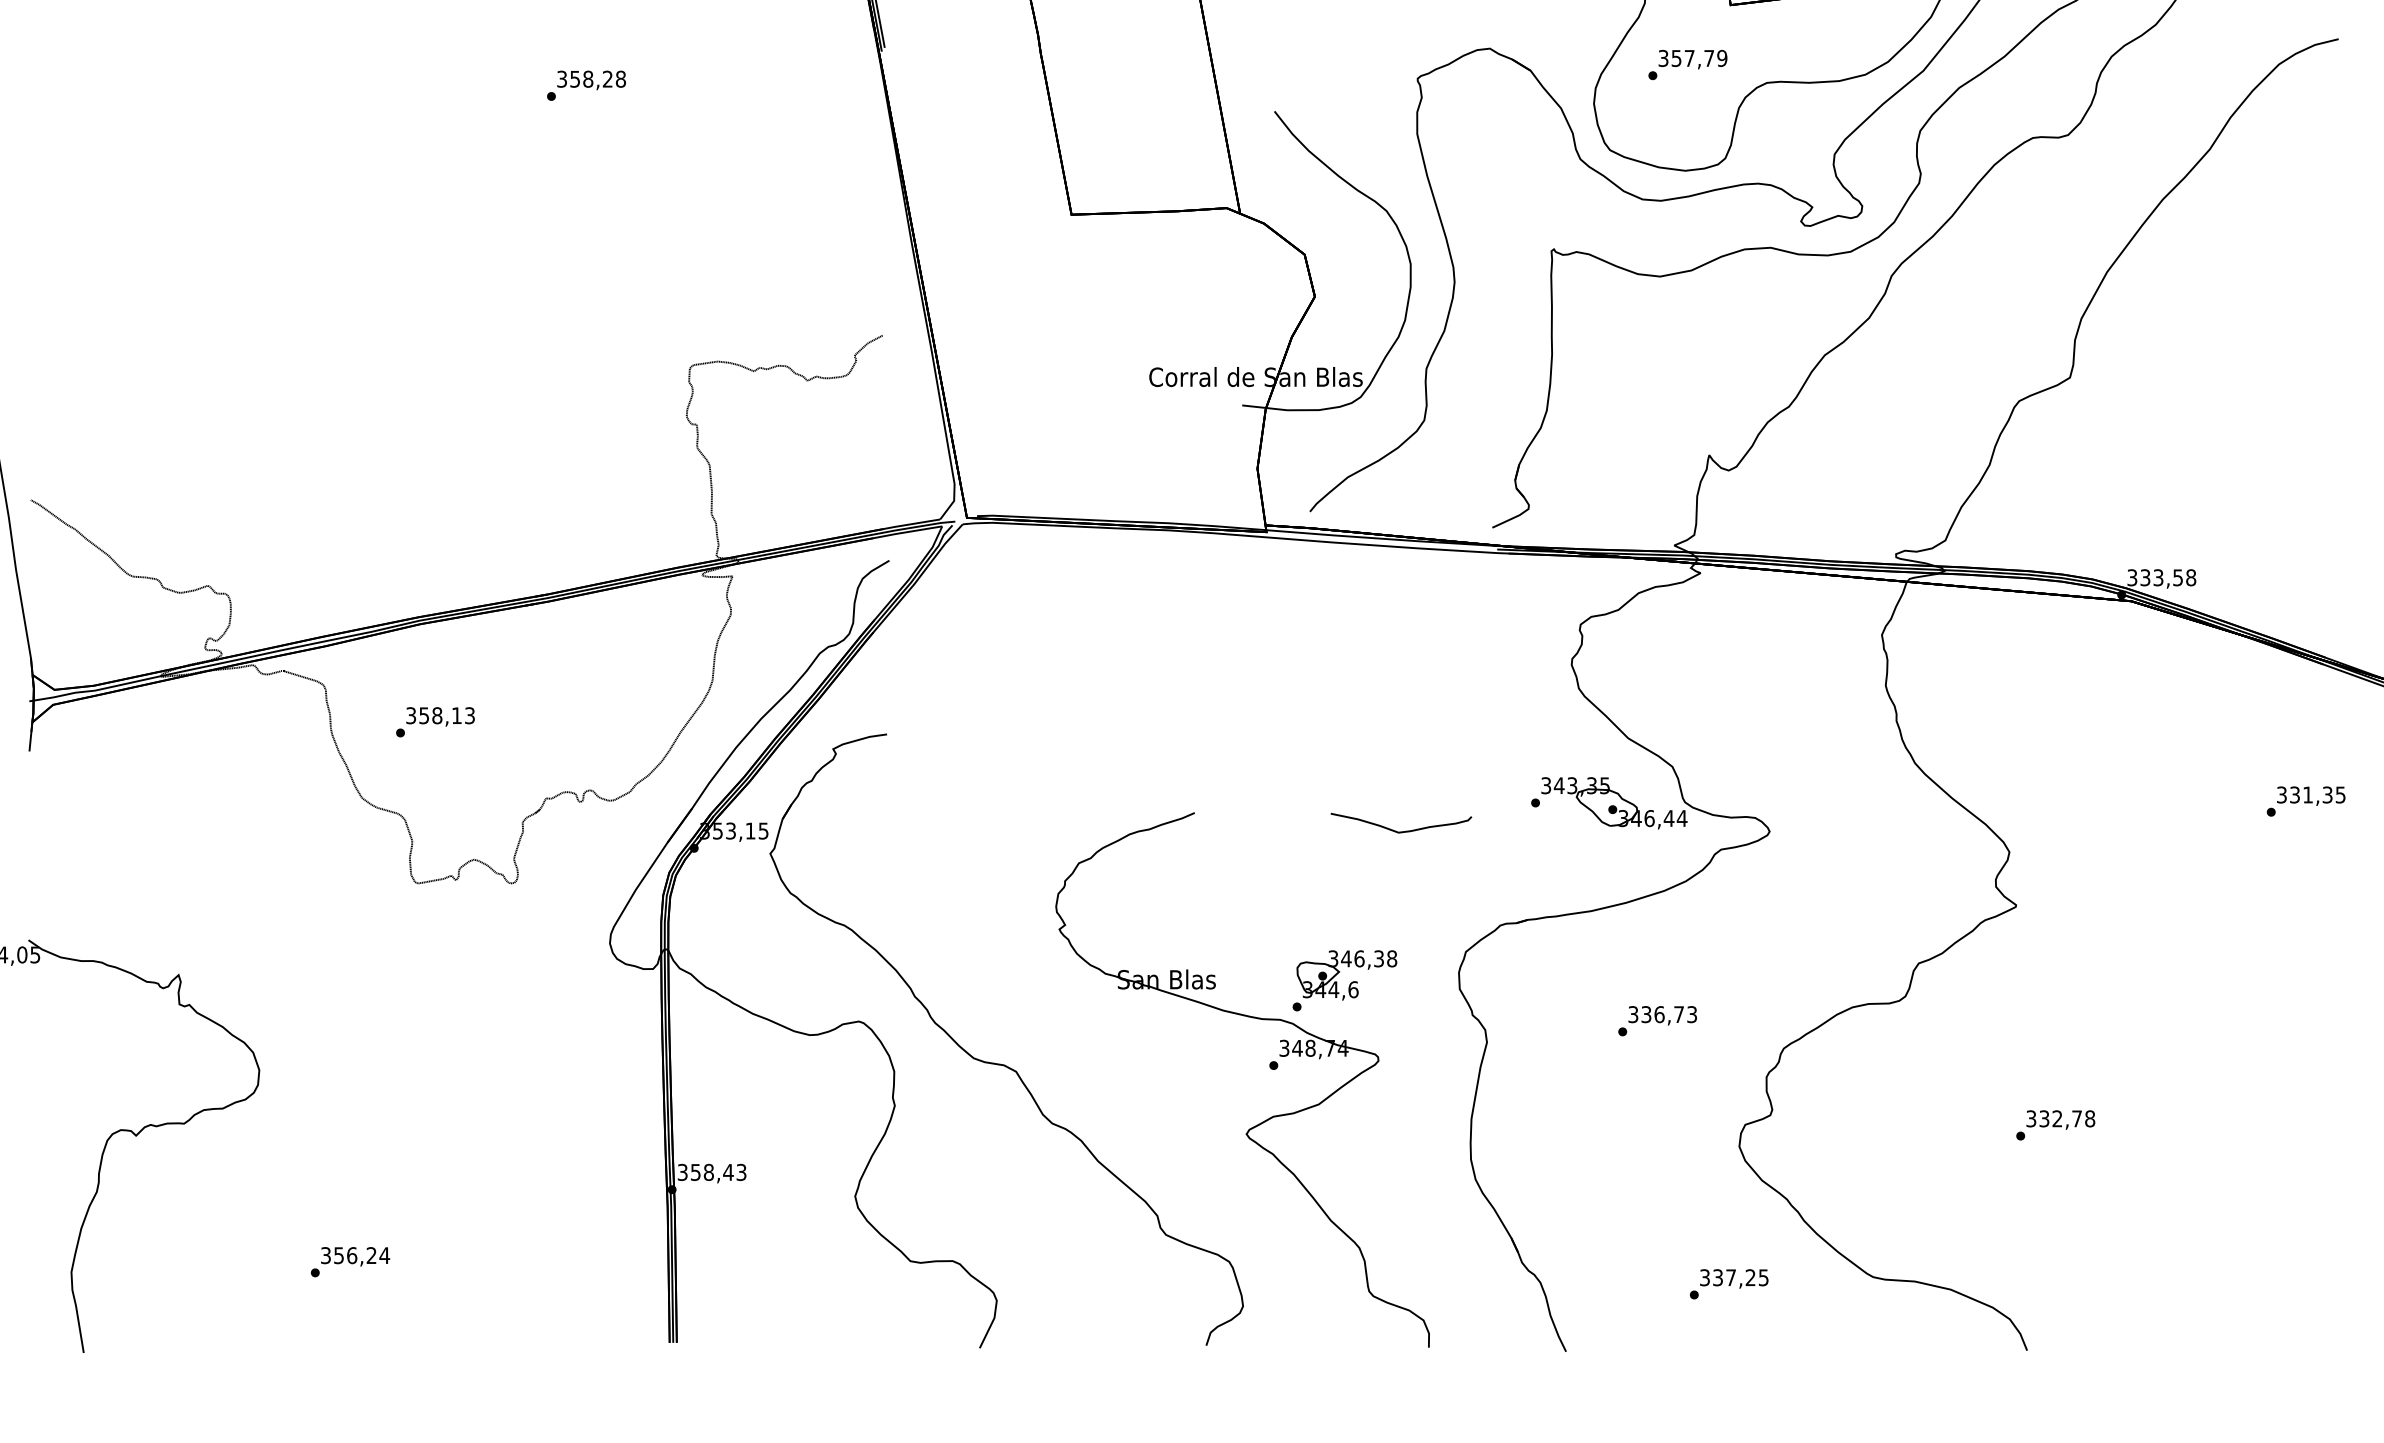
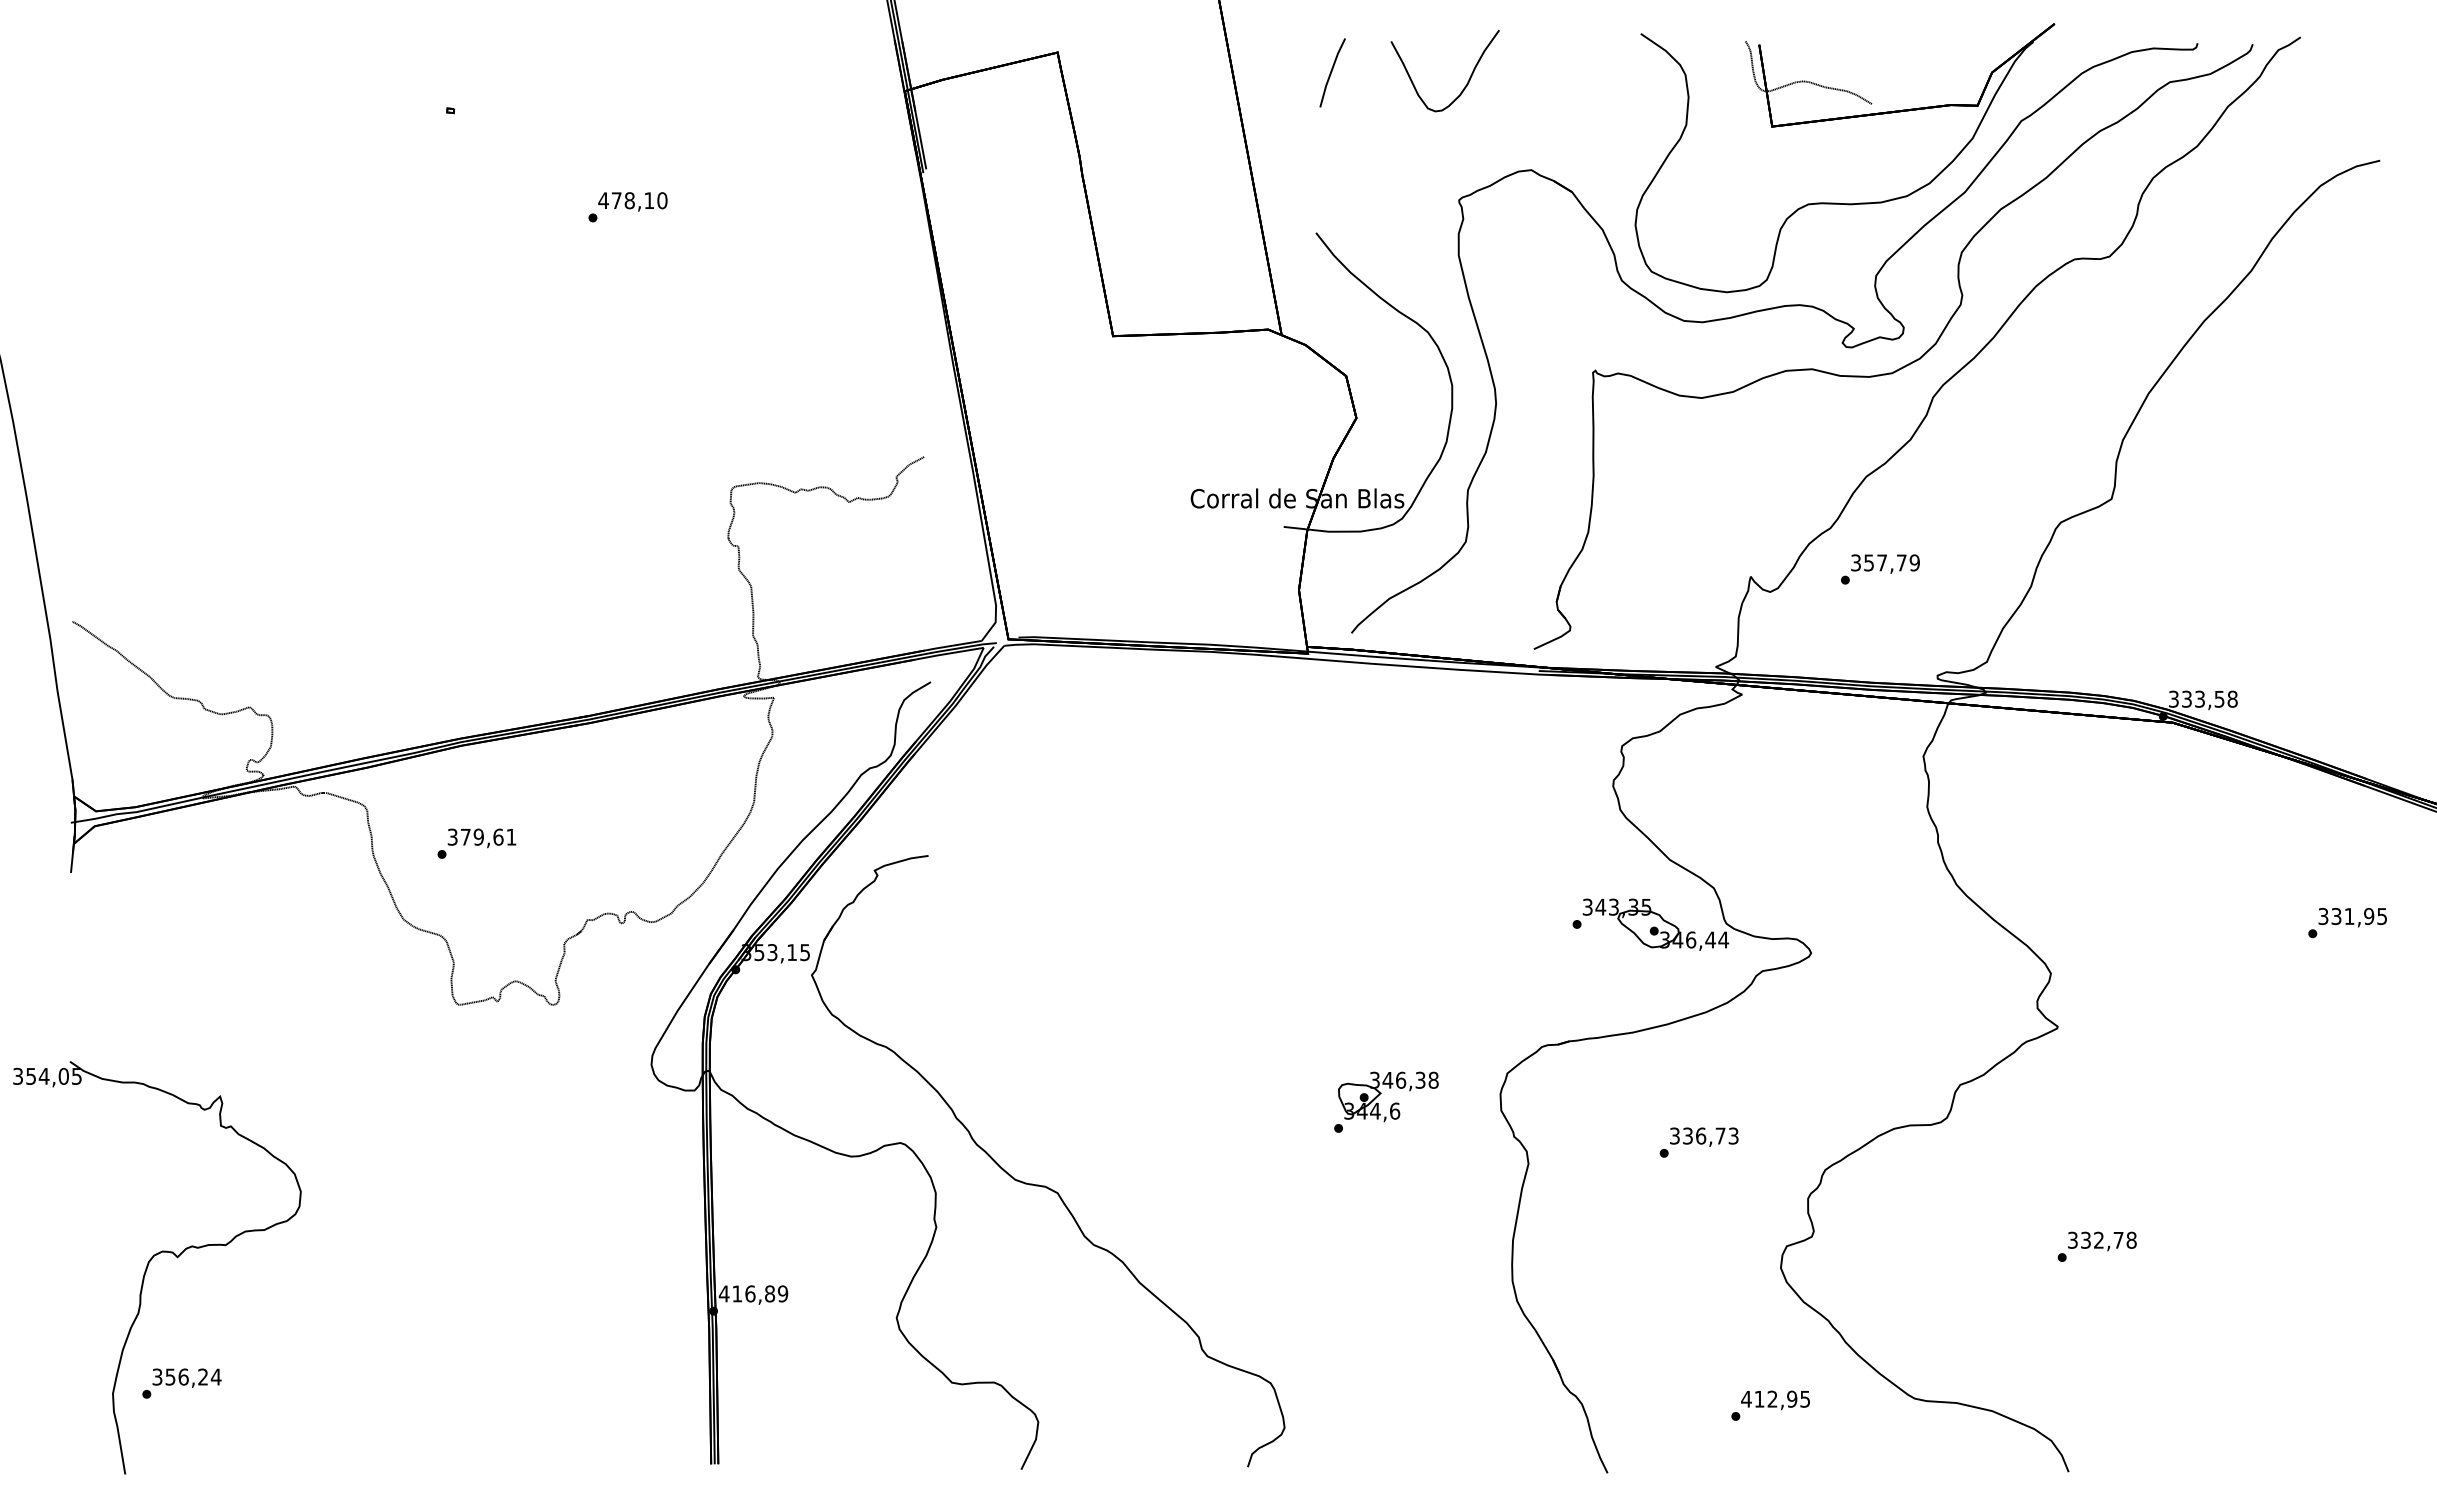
text: (1687, 65) -> (1880, 569), moved
text: (590, 79) -> (632, 200), 358,28 -> 478,10
text: (446, 715) -> (488, 836), 358,13 -> 379,61
text: (2327, 795) -> (2369, 916), 331,35 -> 331,95
part: (1271, 1070) -> (1313, 1191), removed
text: (711, 1172) -> (753, 1293), 358,43 -> 416,89
text: (349, 1262) -> (181, 1383), moved
text: (1727, 1277) -> (1769, 1398), 337,25 -> 412,95

